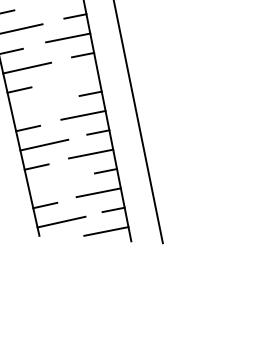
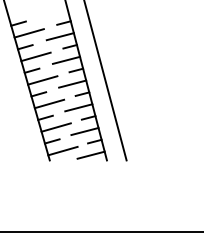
line: (75, 75) -> (66, 59), added
line: (35, 106) -> (42, 80), added
line: (51, 183) -> (55, 127), added

